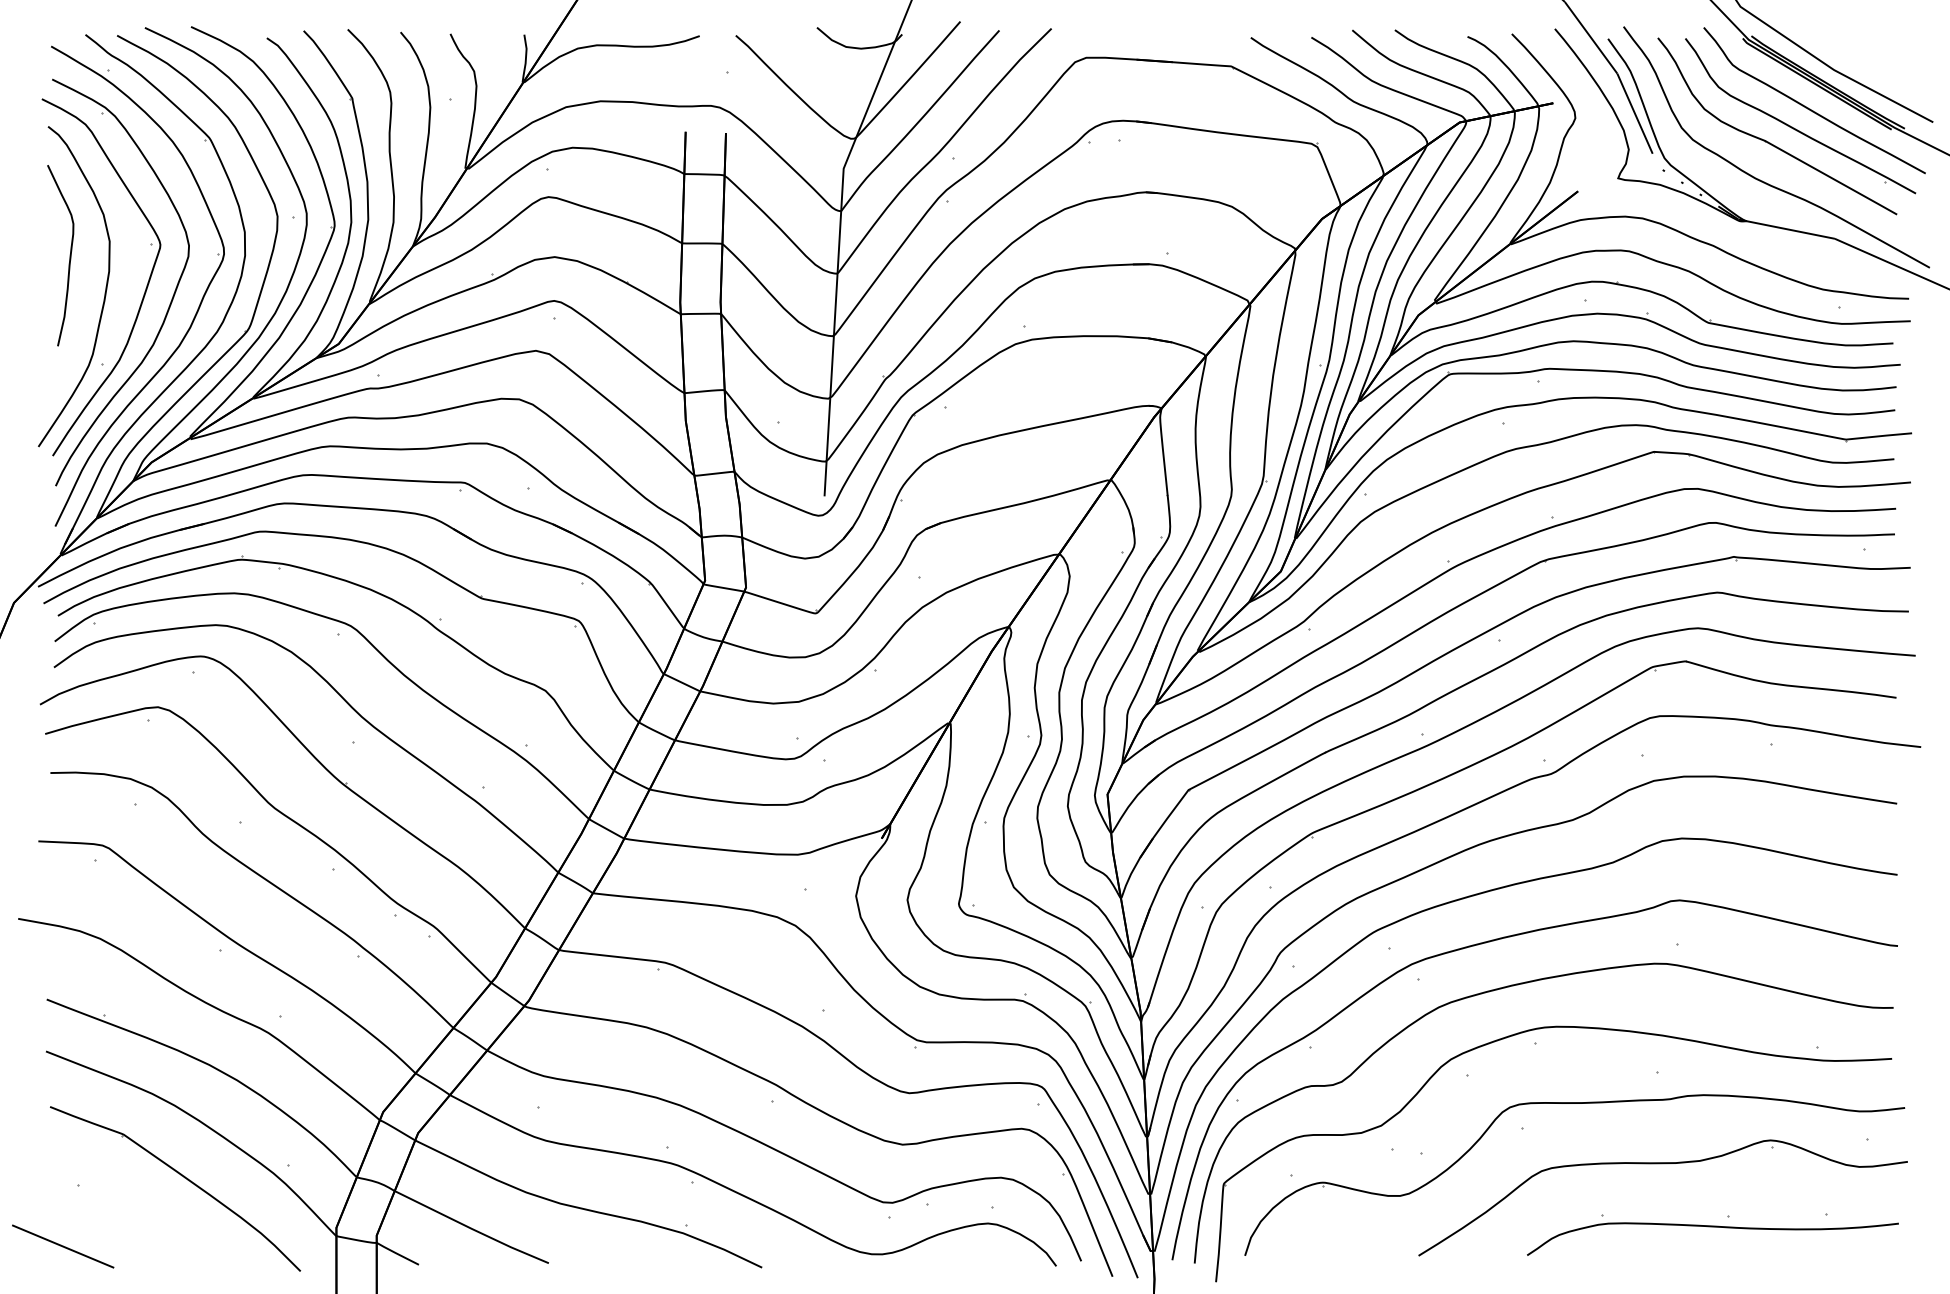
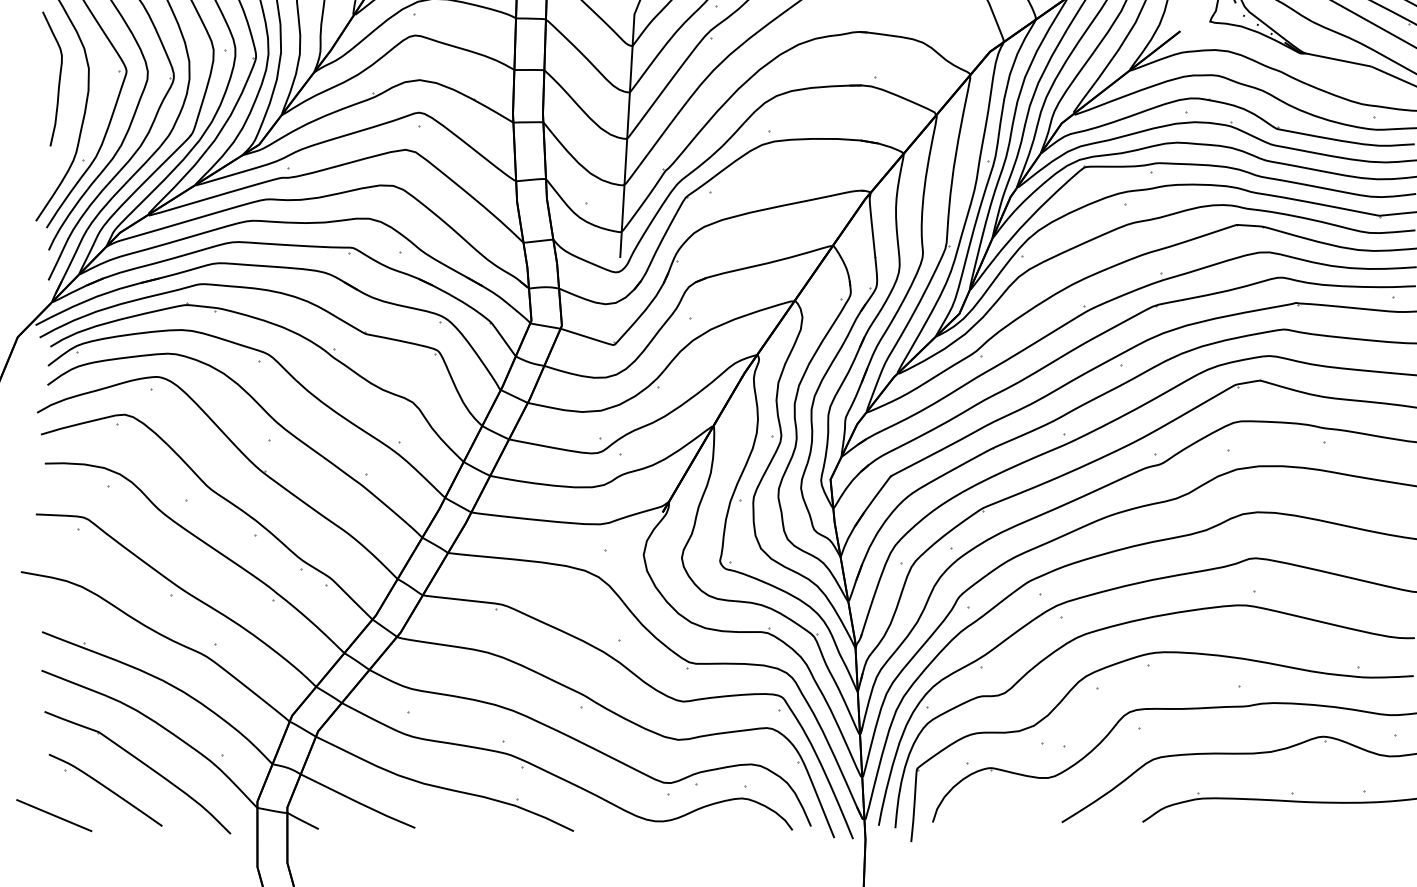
curve: (133, 1210) -> (106, 788), added

